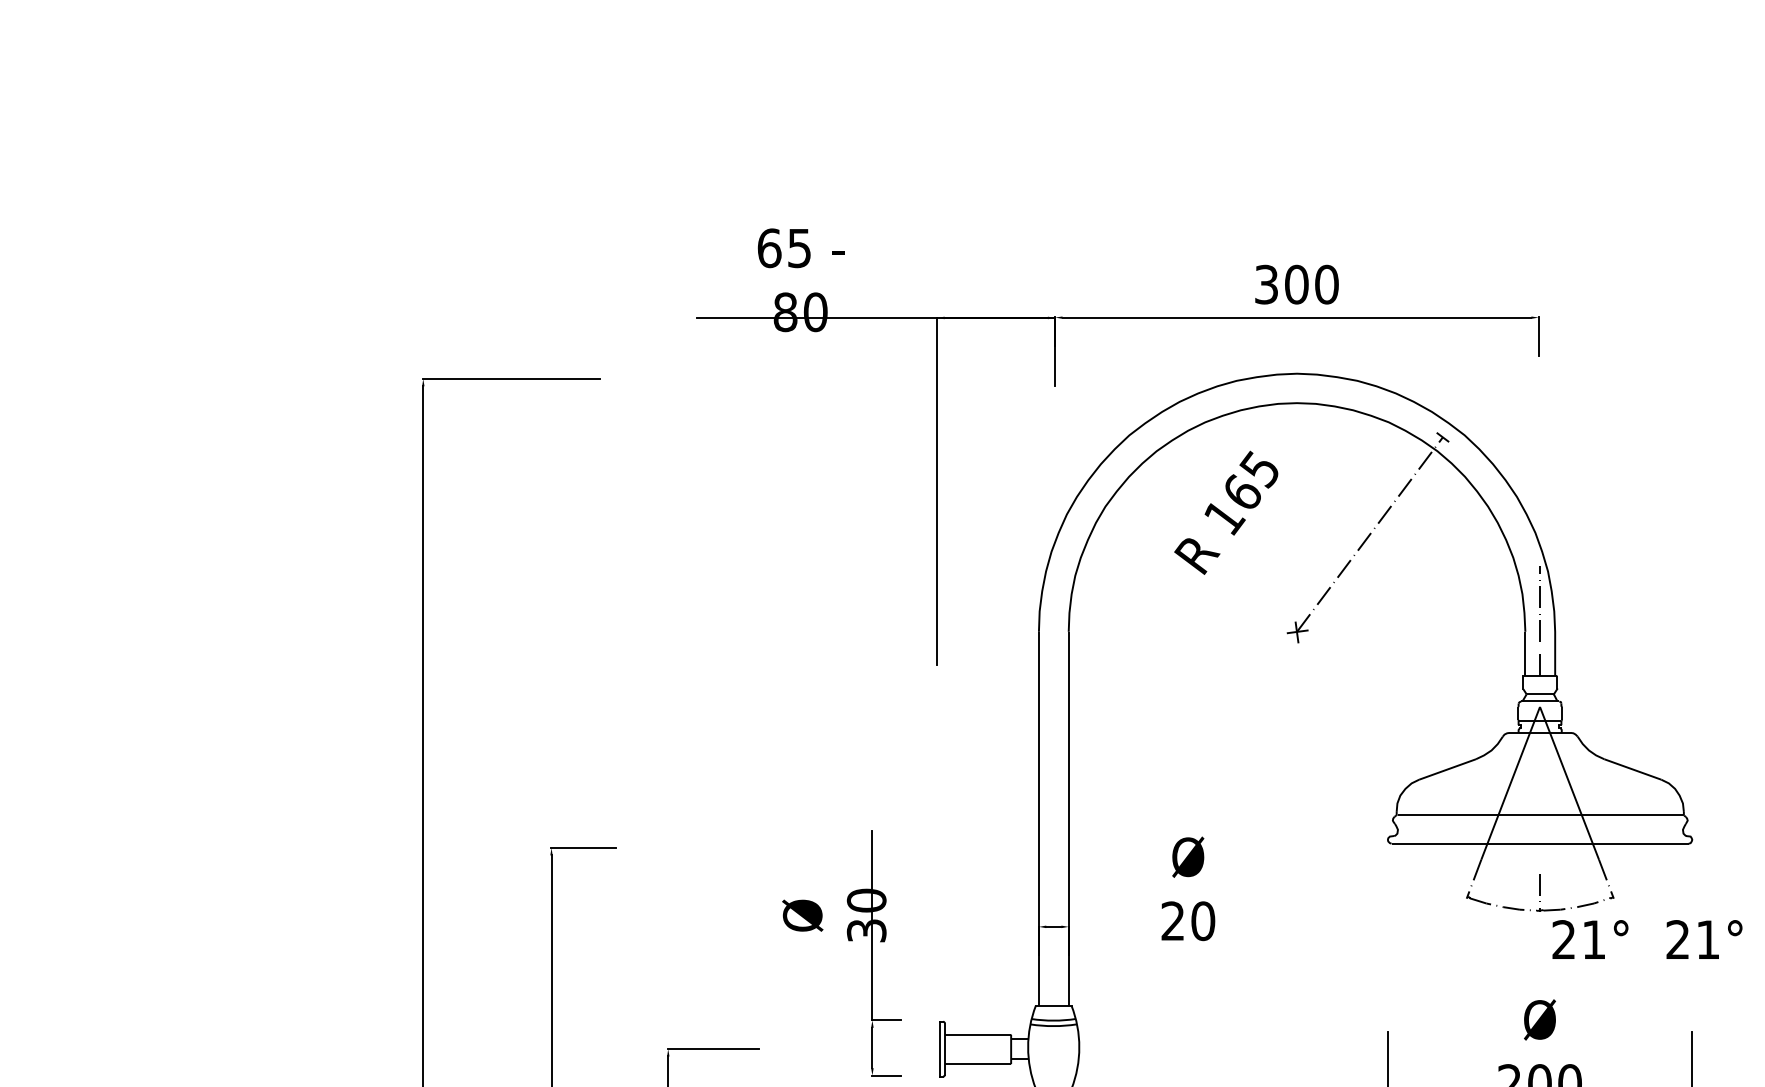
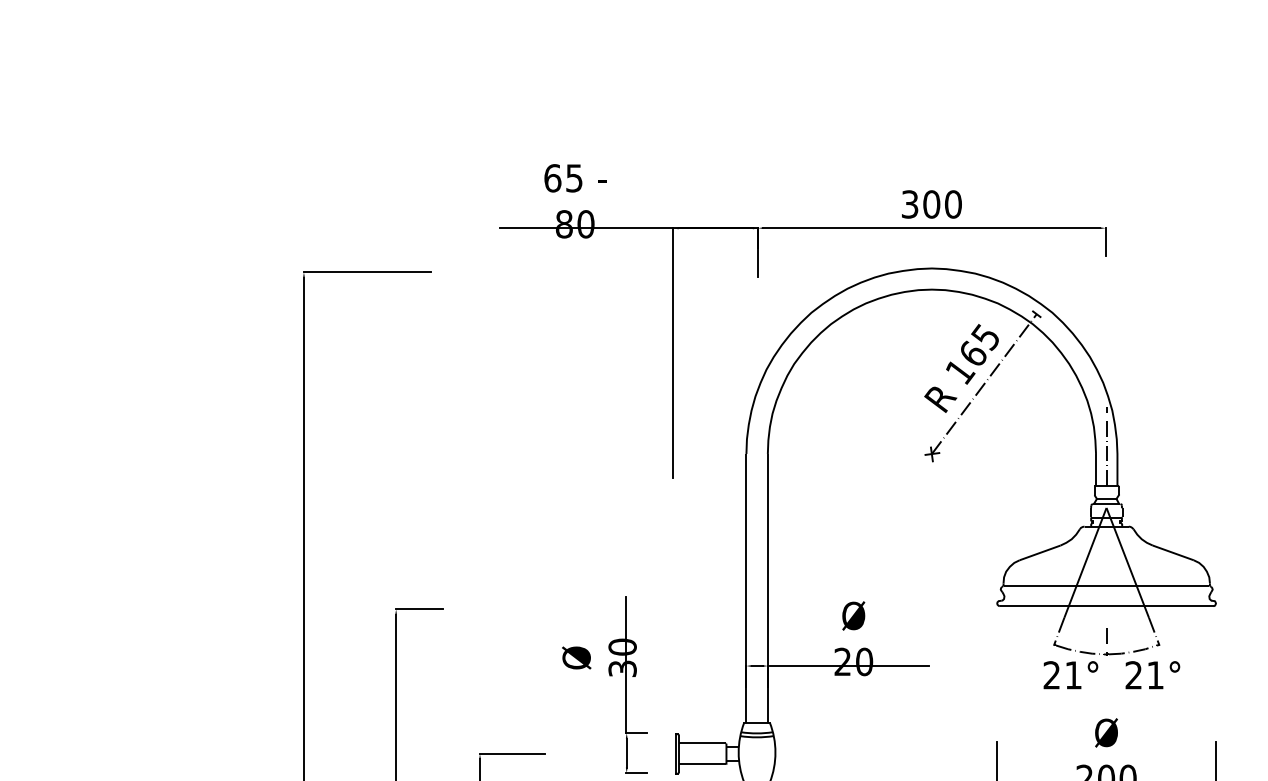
text: (1226, 512) -> (961, 368), moved
line: (1181, 926) -> (848, 665), added
text: (1647, 939) -> (1111, 675), moved

